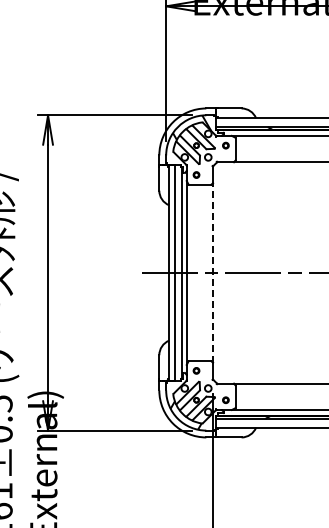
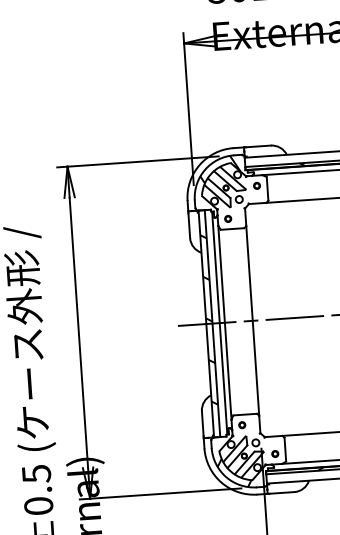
hatch: (171, 268) -> (208, 319), added
line: (213, 272) -> (253, 320), dashed -> solid

